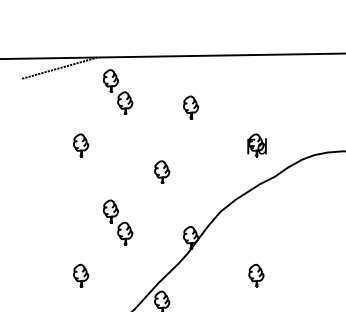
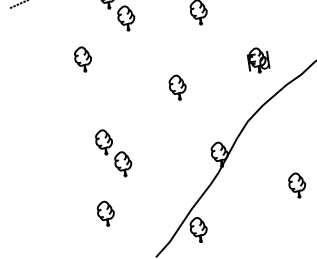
part: (81, 145) -> (83, 59), moved
part: (256, 145) -> (257, 60), moved
part: (117, 222) -> (113, 153), moved

